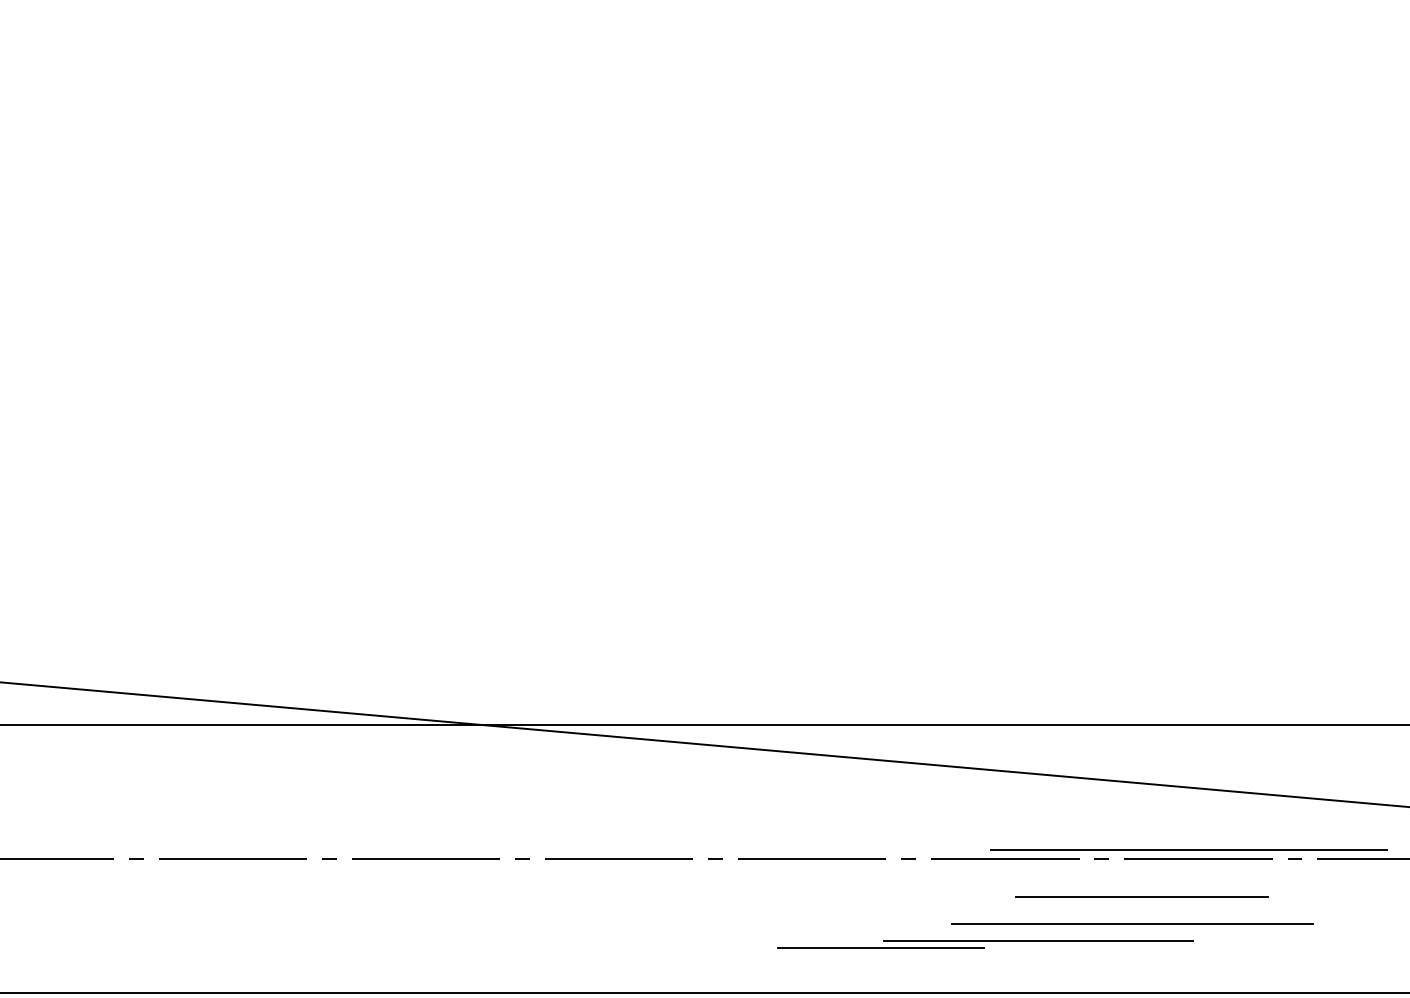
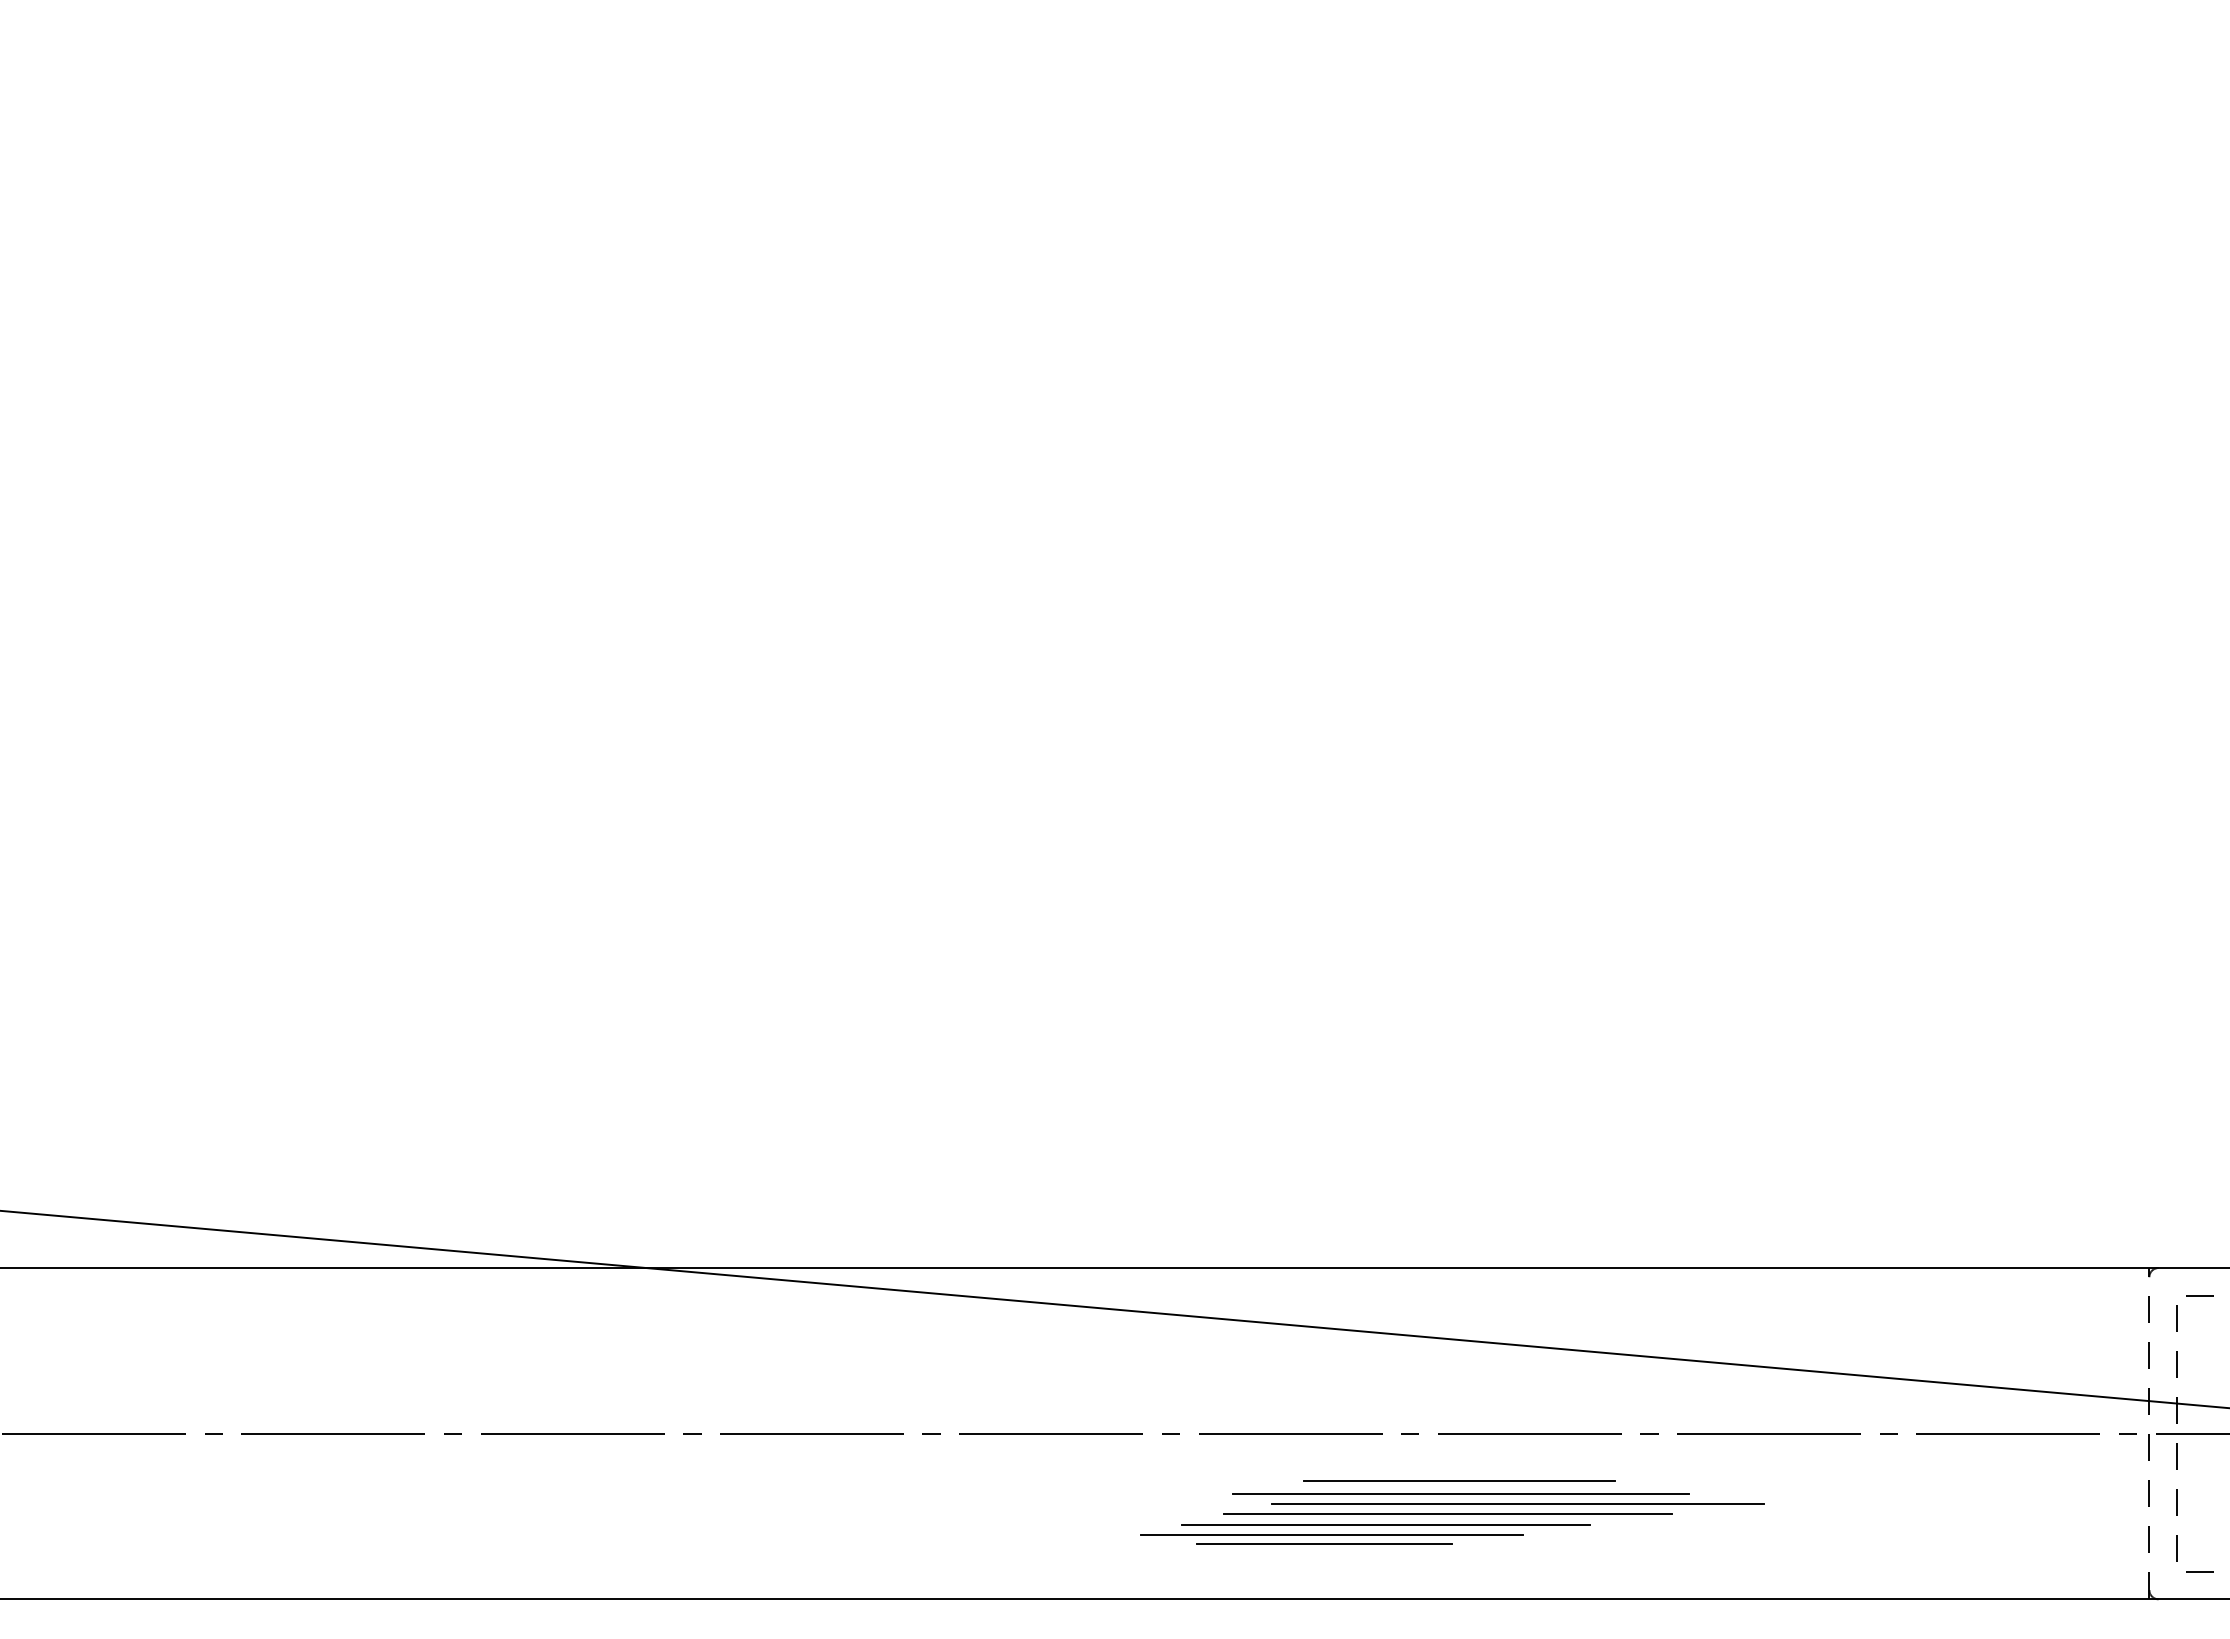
line: (1188, 849) -> (1517, 1503), moved
line: (1142, 907) -> (1460, 1493), added
line: (1082, 932) -> (1386, 1524), added
line: (881, 947) -> (1324, 1543), moved

